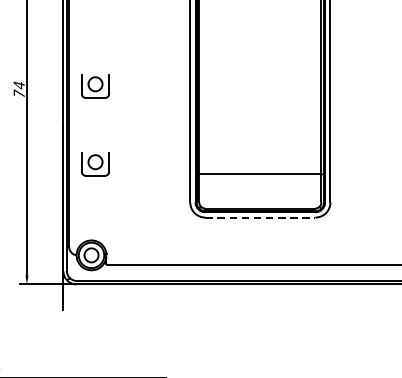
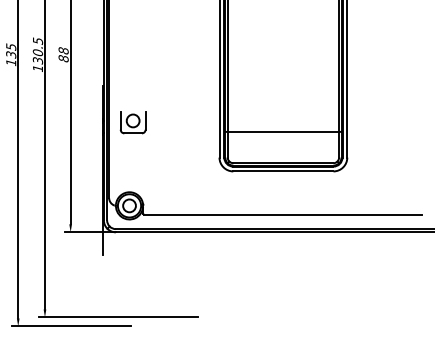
part: (94, 86) -> (132, 51), removed
text: (19, 89) -> (63, 54), 74 -> 88
line: (260, 217) -> (283, 171), dashed -> solid

